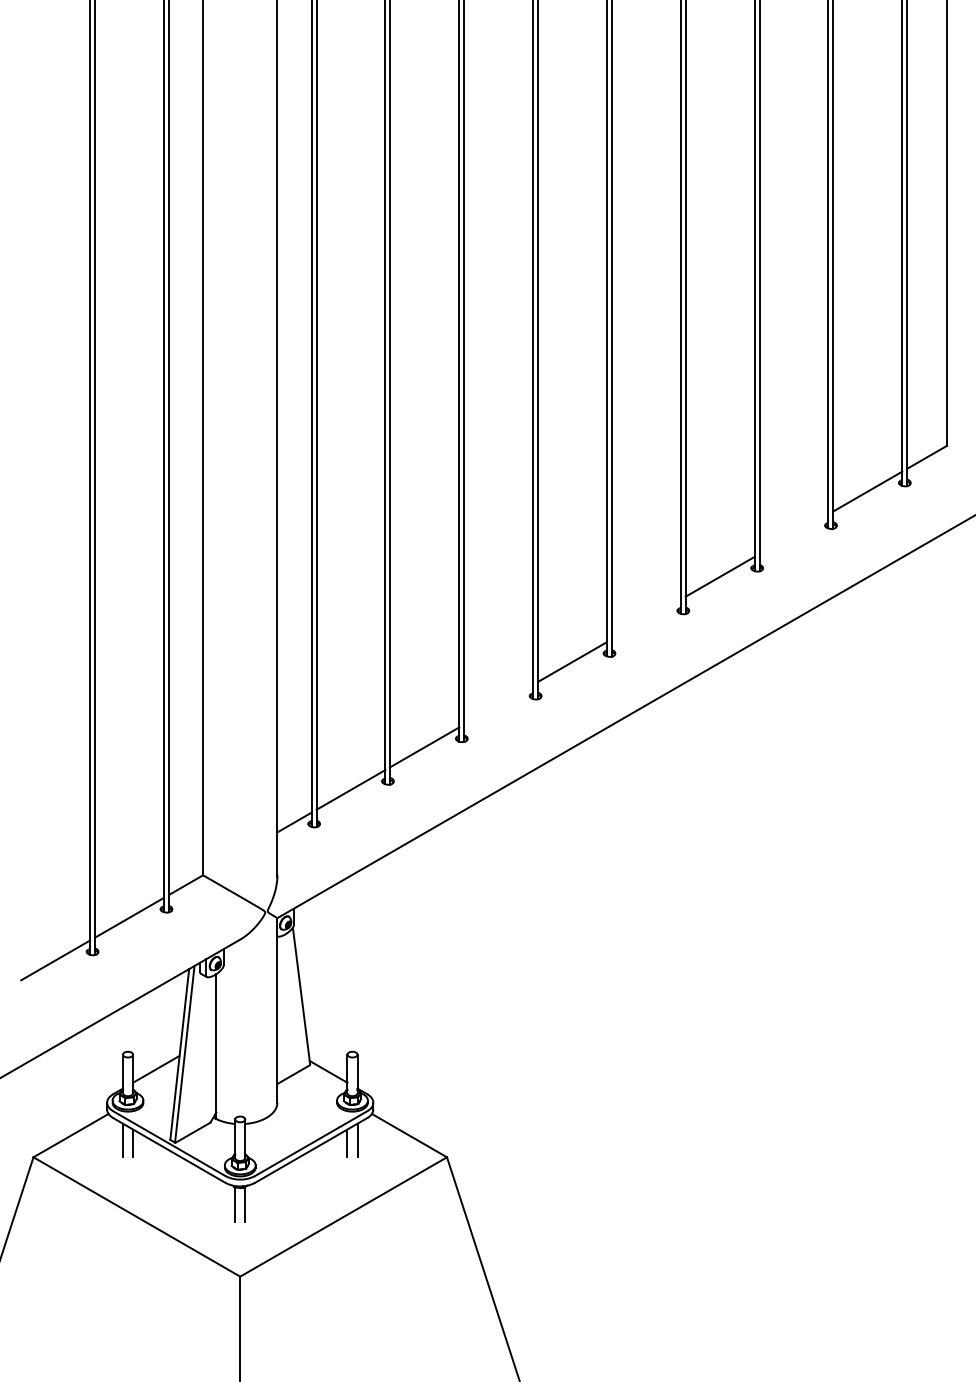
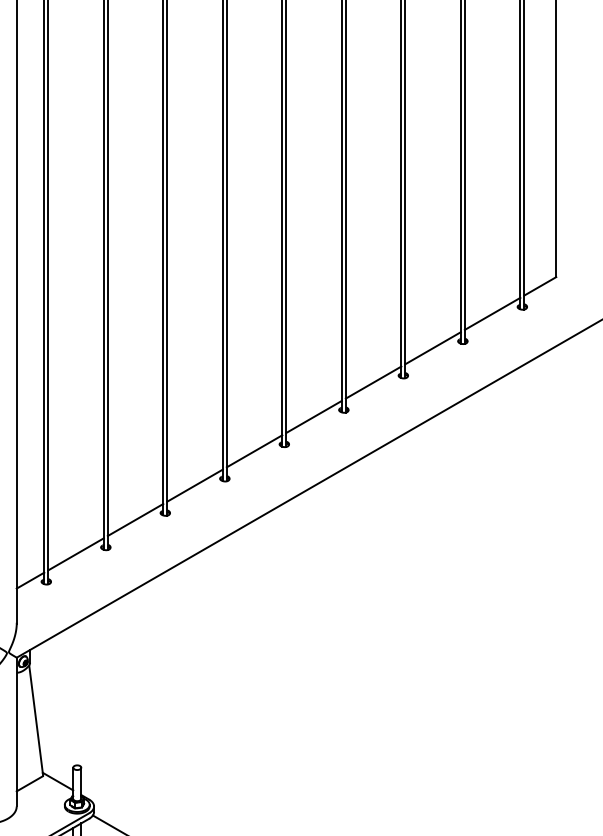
line: (793, 534) -> (432, 348), added
line: (645, 619) -> (313, 417), added
line: (498, 704) -> (194, 485), added

